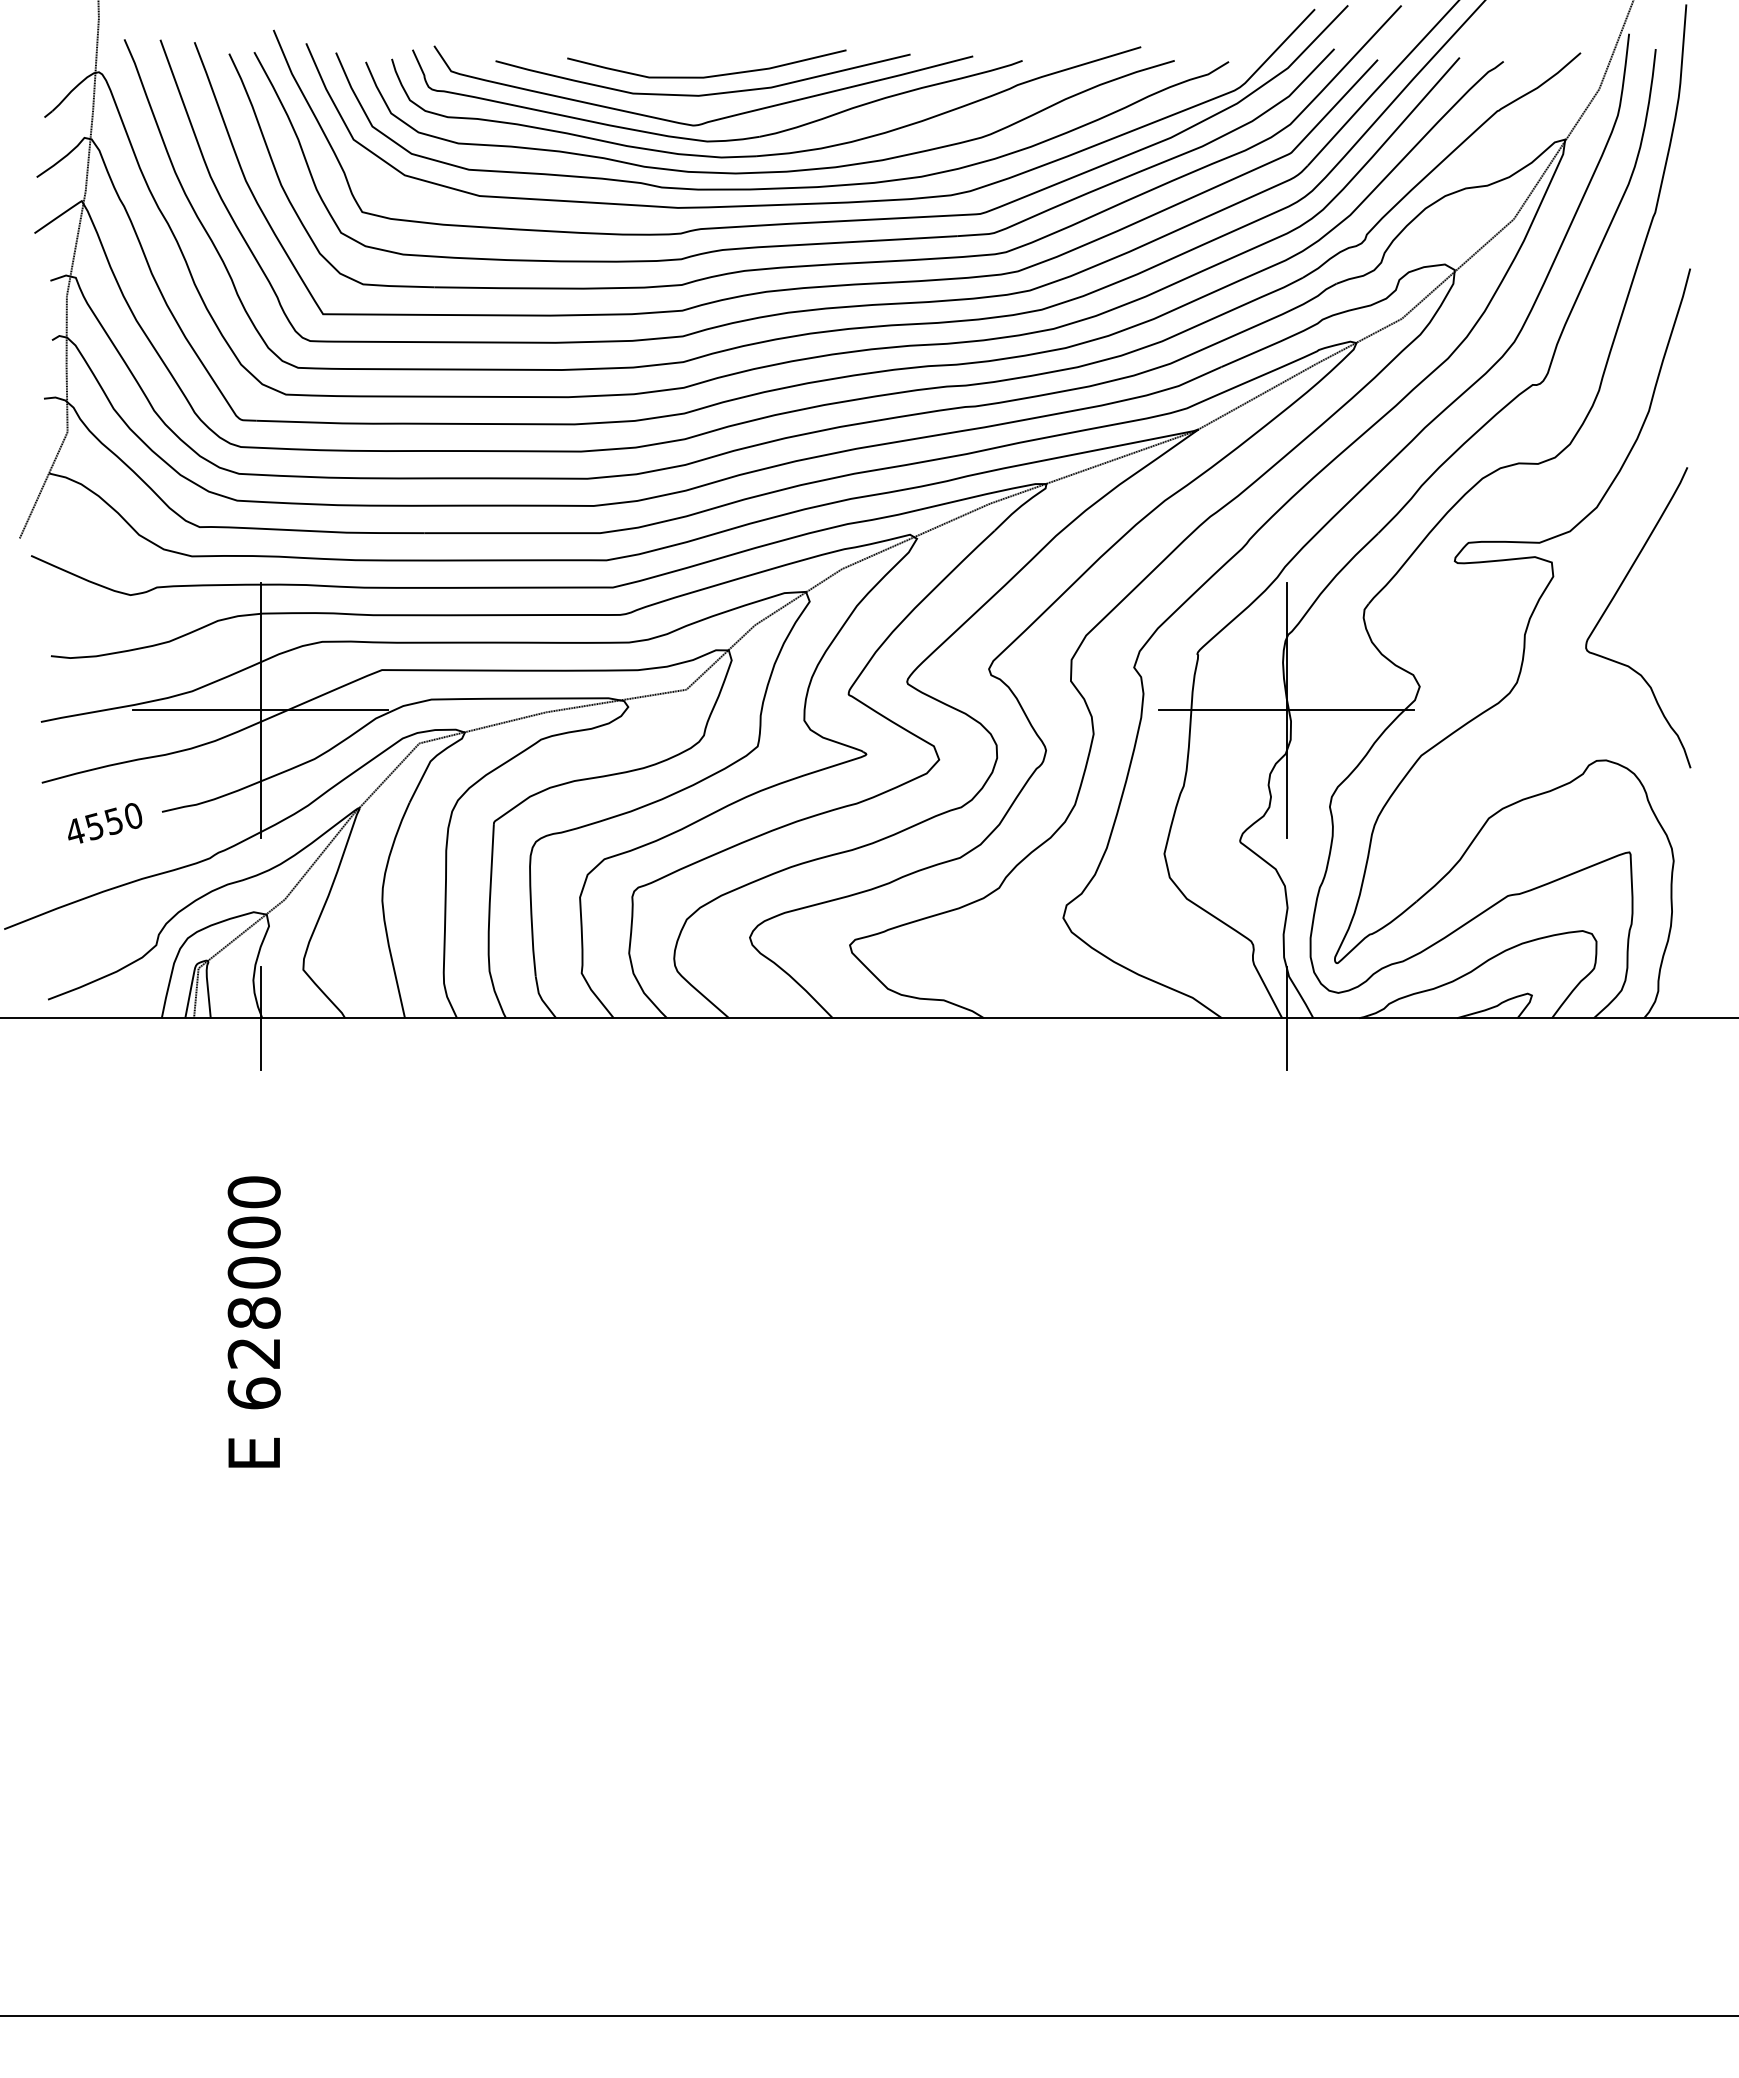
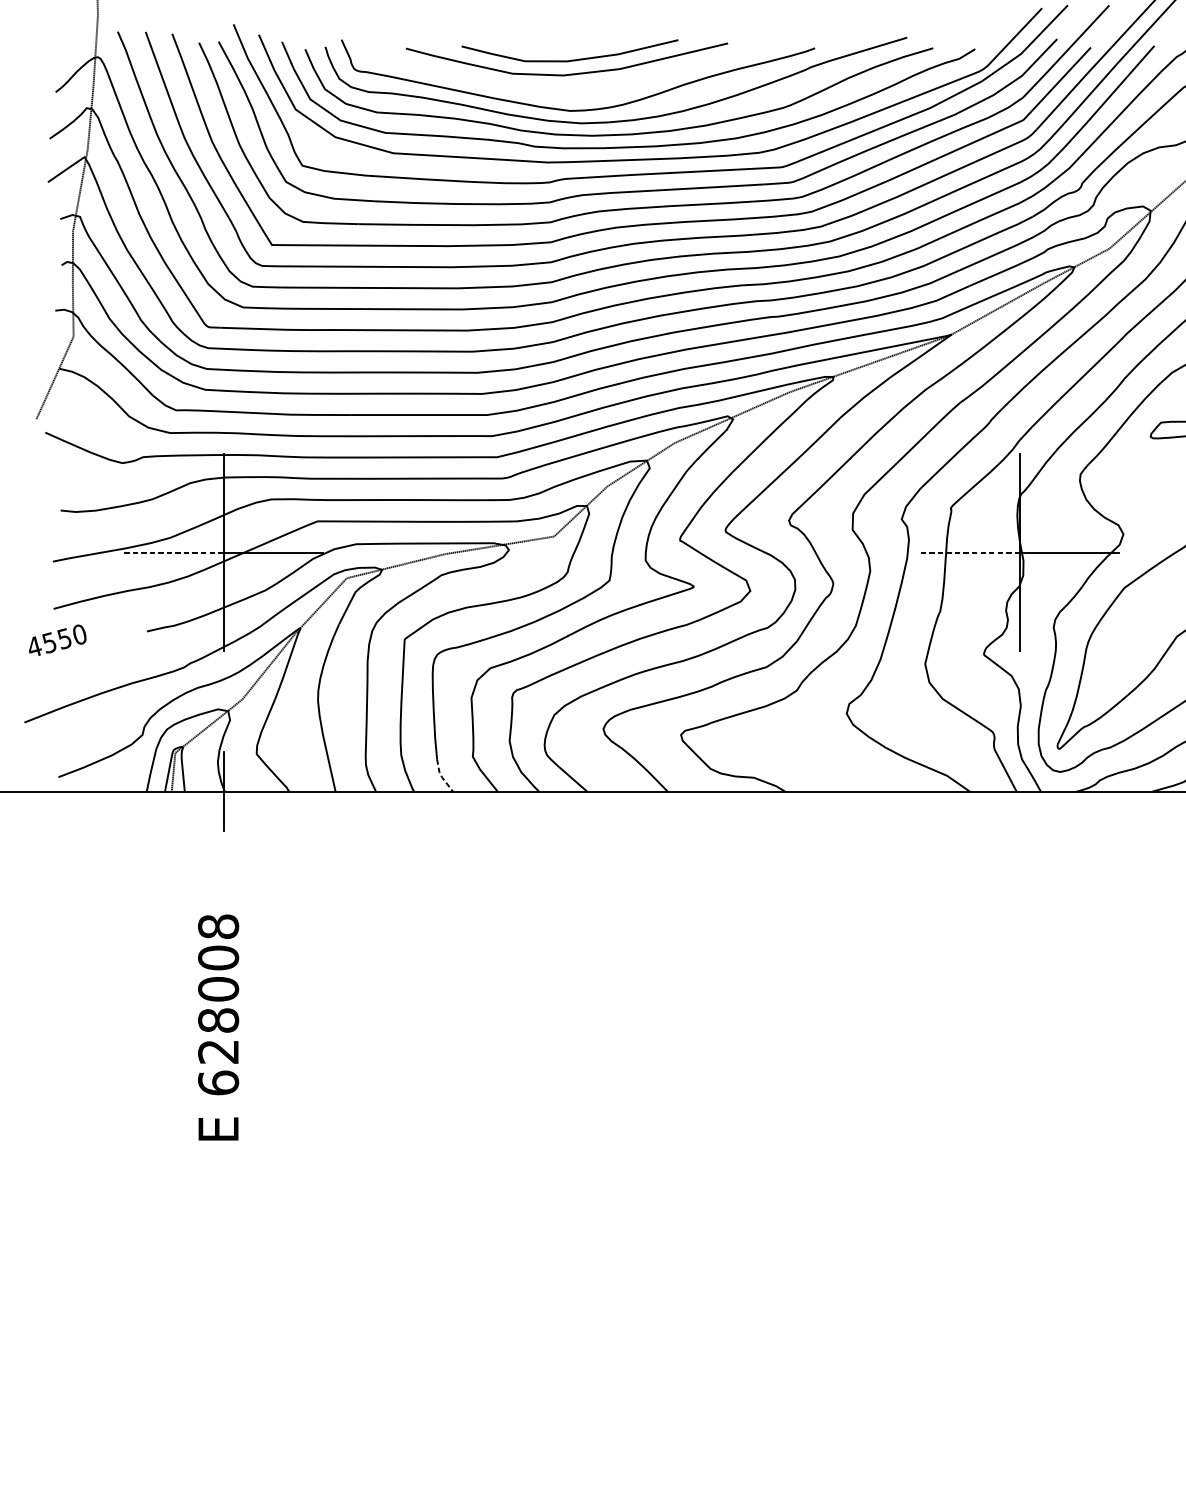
curve: (713, 119) -> (575, 93), removed
line: (196, 710) -> (173, 552), solid -> dashed
line: (1222, 710) -> (970, 552), solid -> dashed
text: (105, 823) -> (58, 640), moved
line: (541, 999) -> (441, 777), solid -> dashed
line: (1286, 1017) -> (1019, 791), removed
text: (253, 1192) -> (217, 926), 628000 -> 628008

